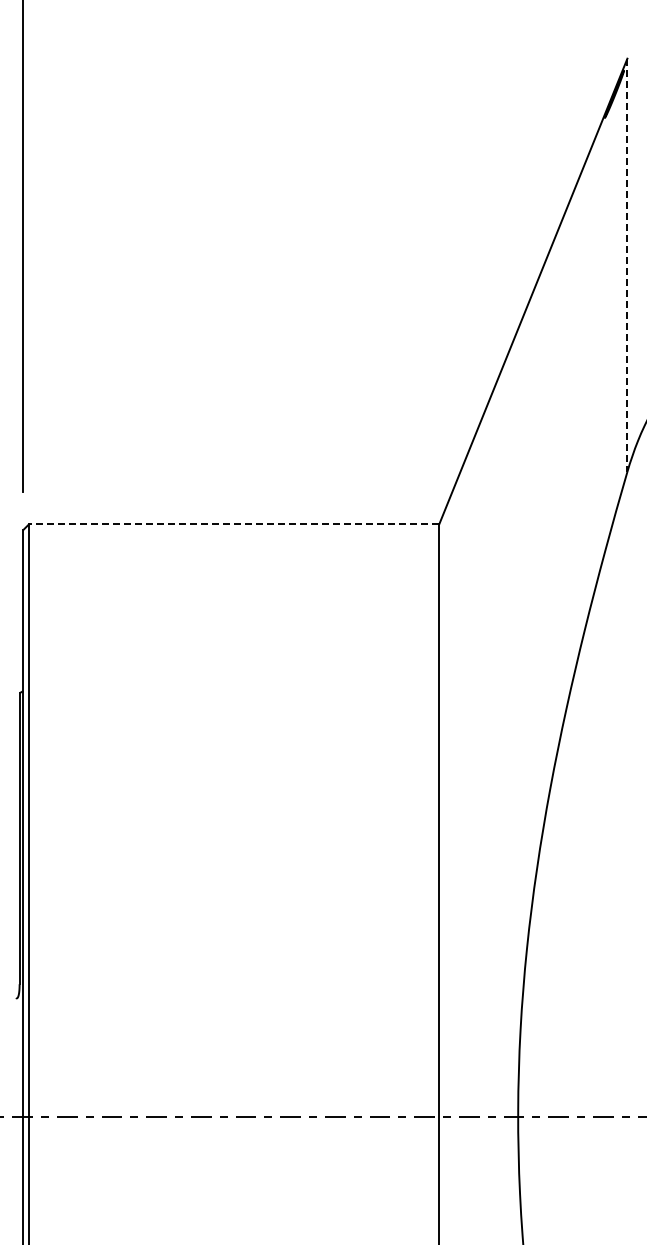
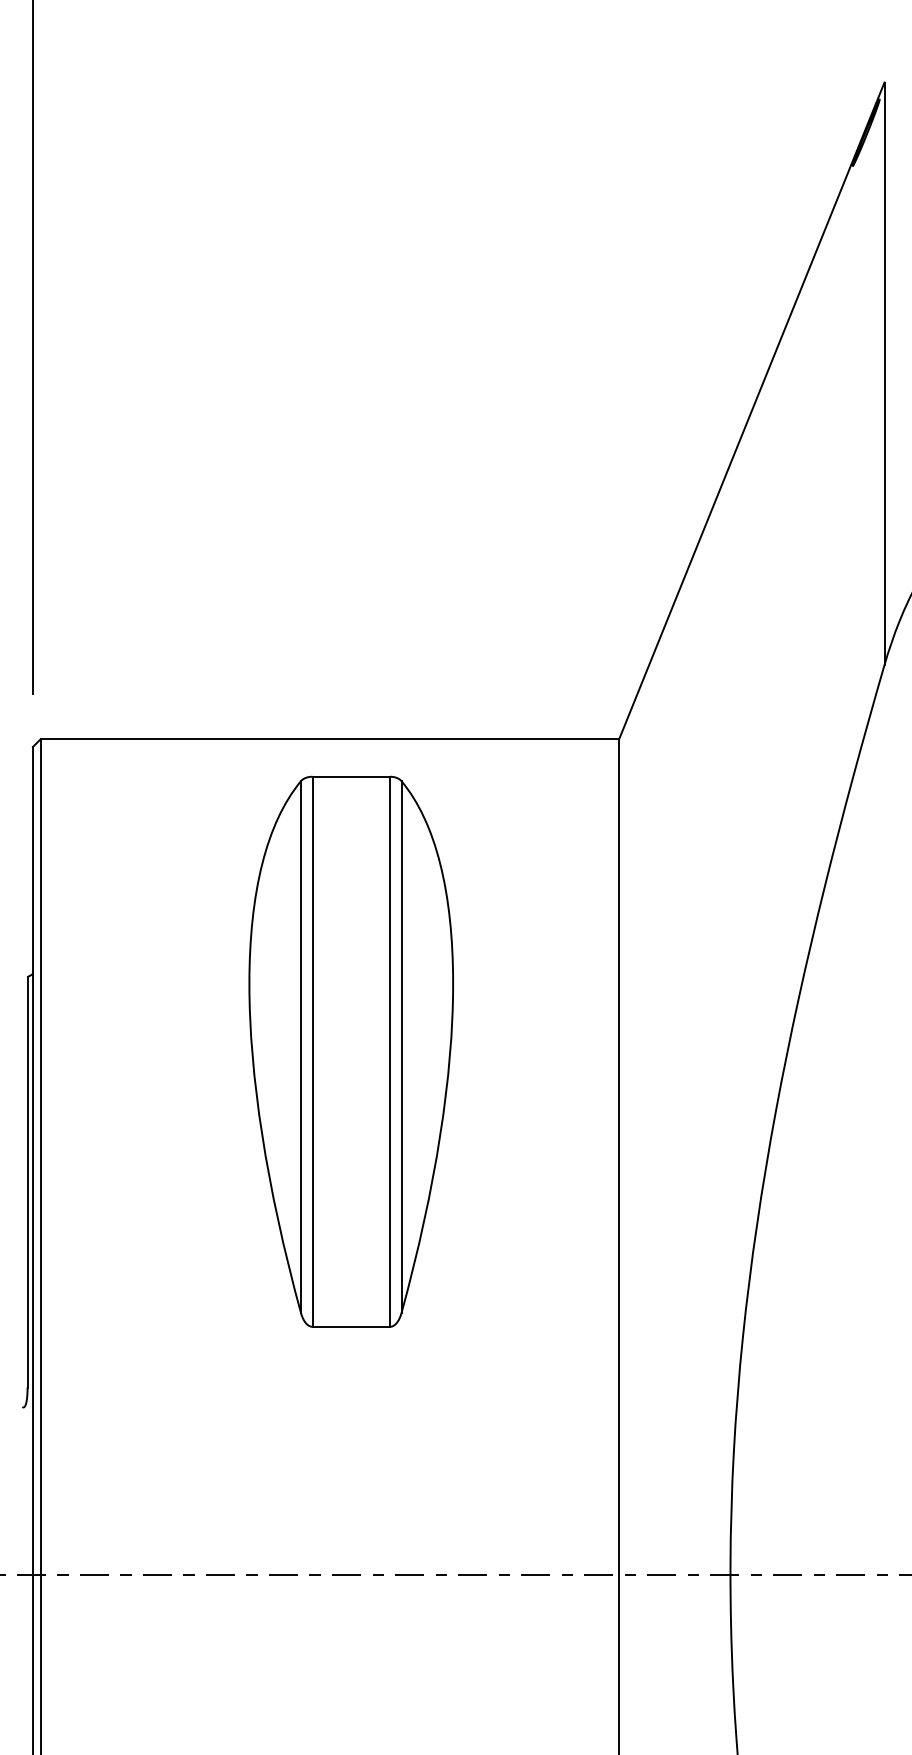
line: (627, 265) -> (884, 374), dashed -> solid
line: (233, 524) -> (329, 739), dashed -> solid
part: (249, 745) -> (351, 1050), added

